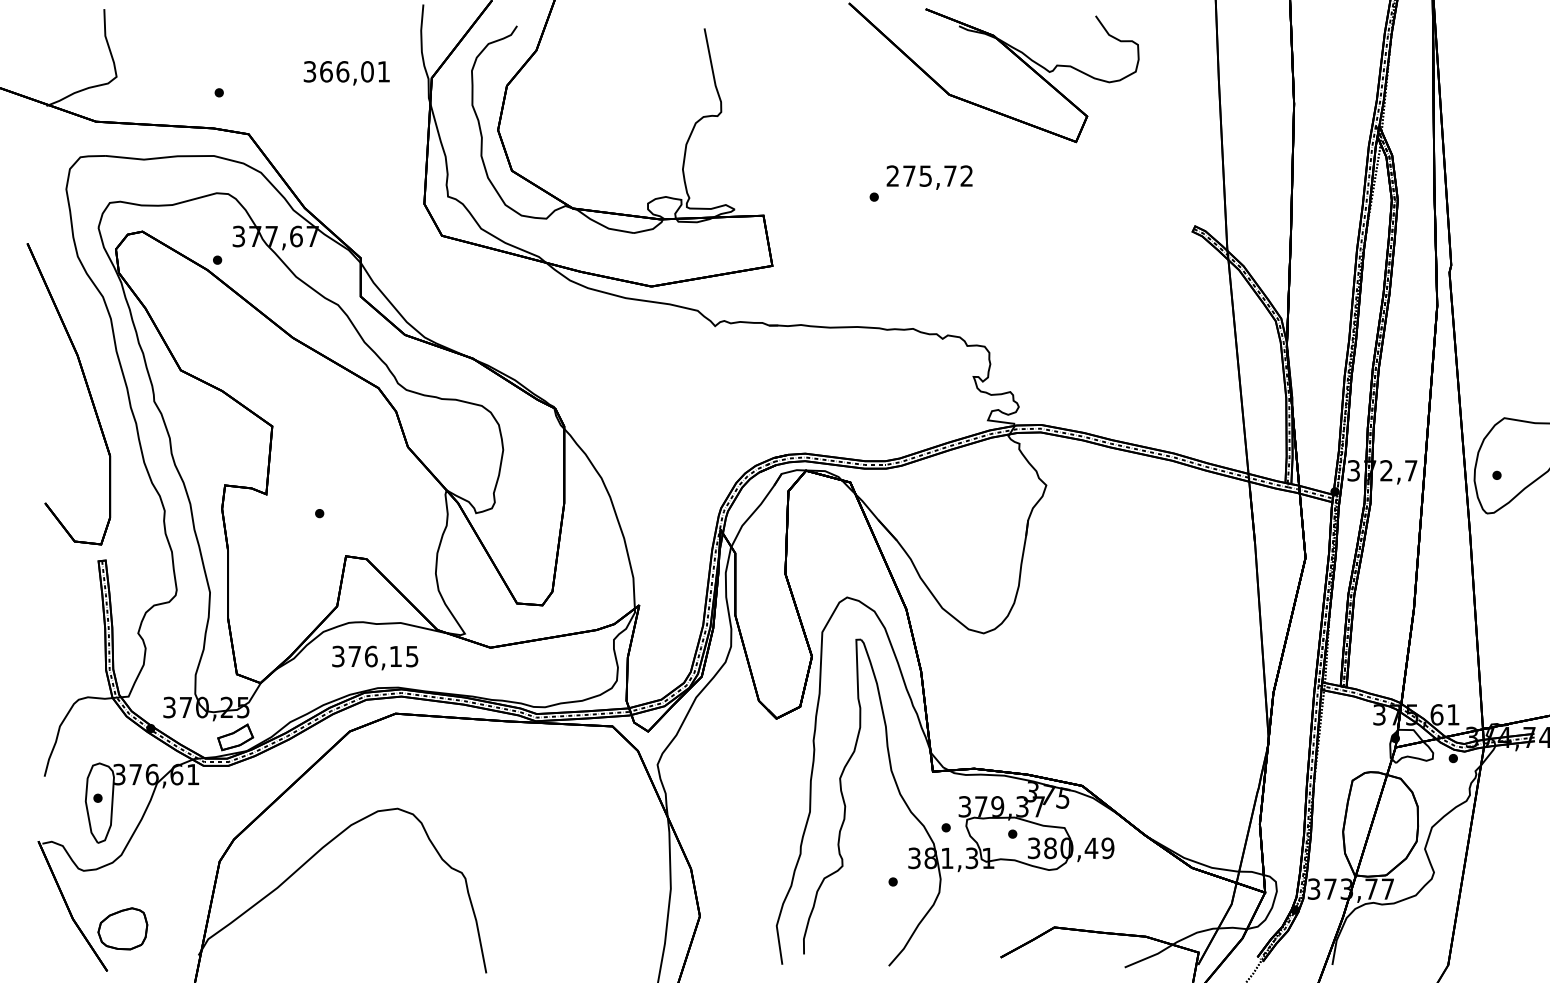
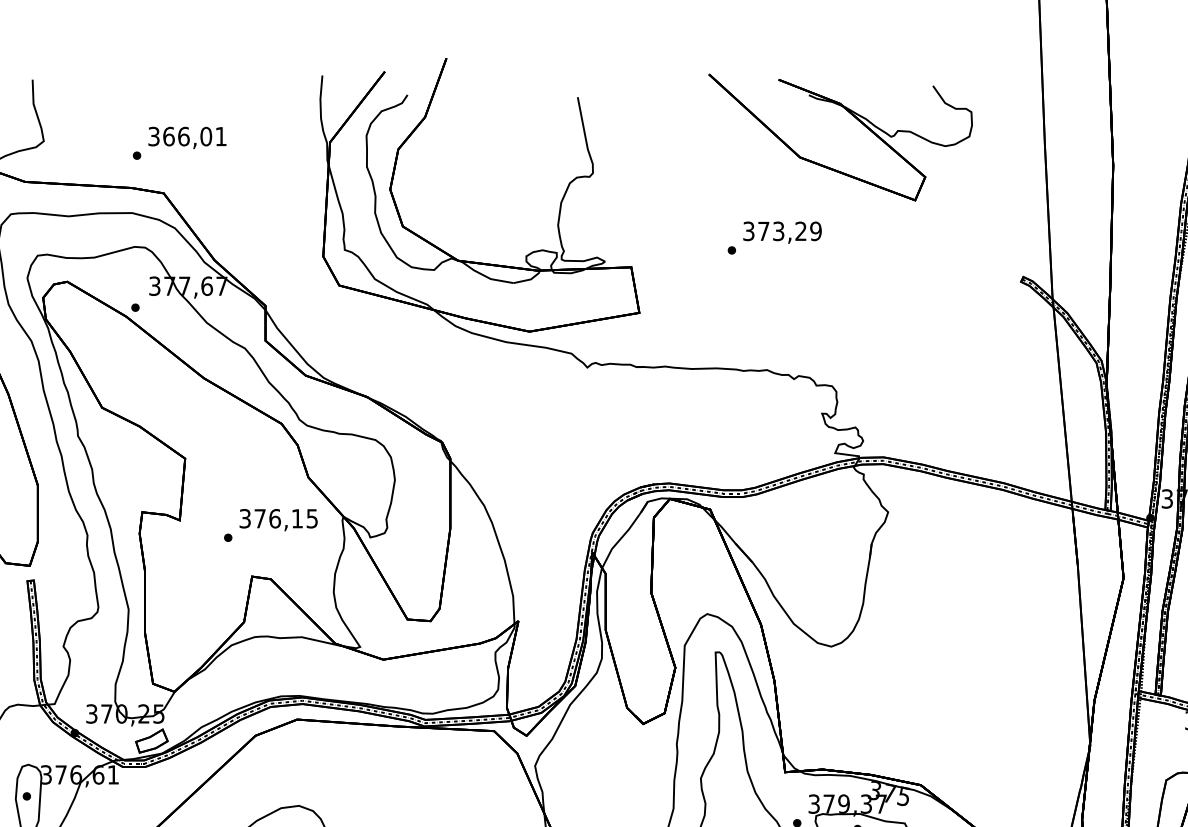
text: (346, 73) -> (187, 138), moved
text: (929, 175) -> (782, 230), 275,72 -> 373,29
text: (375, 657) -> (278, 519), moved

